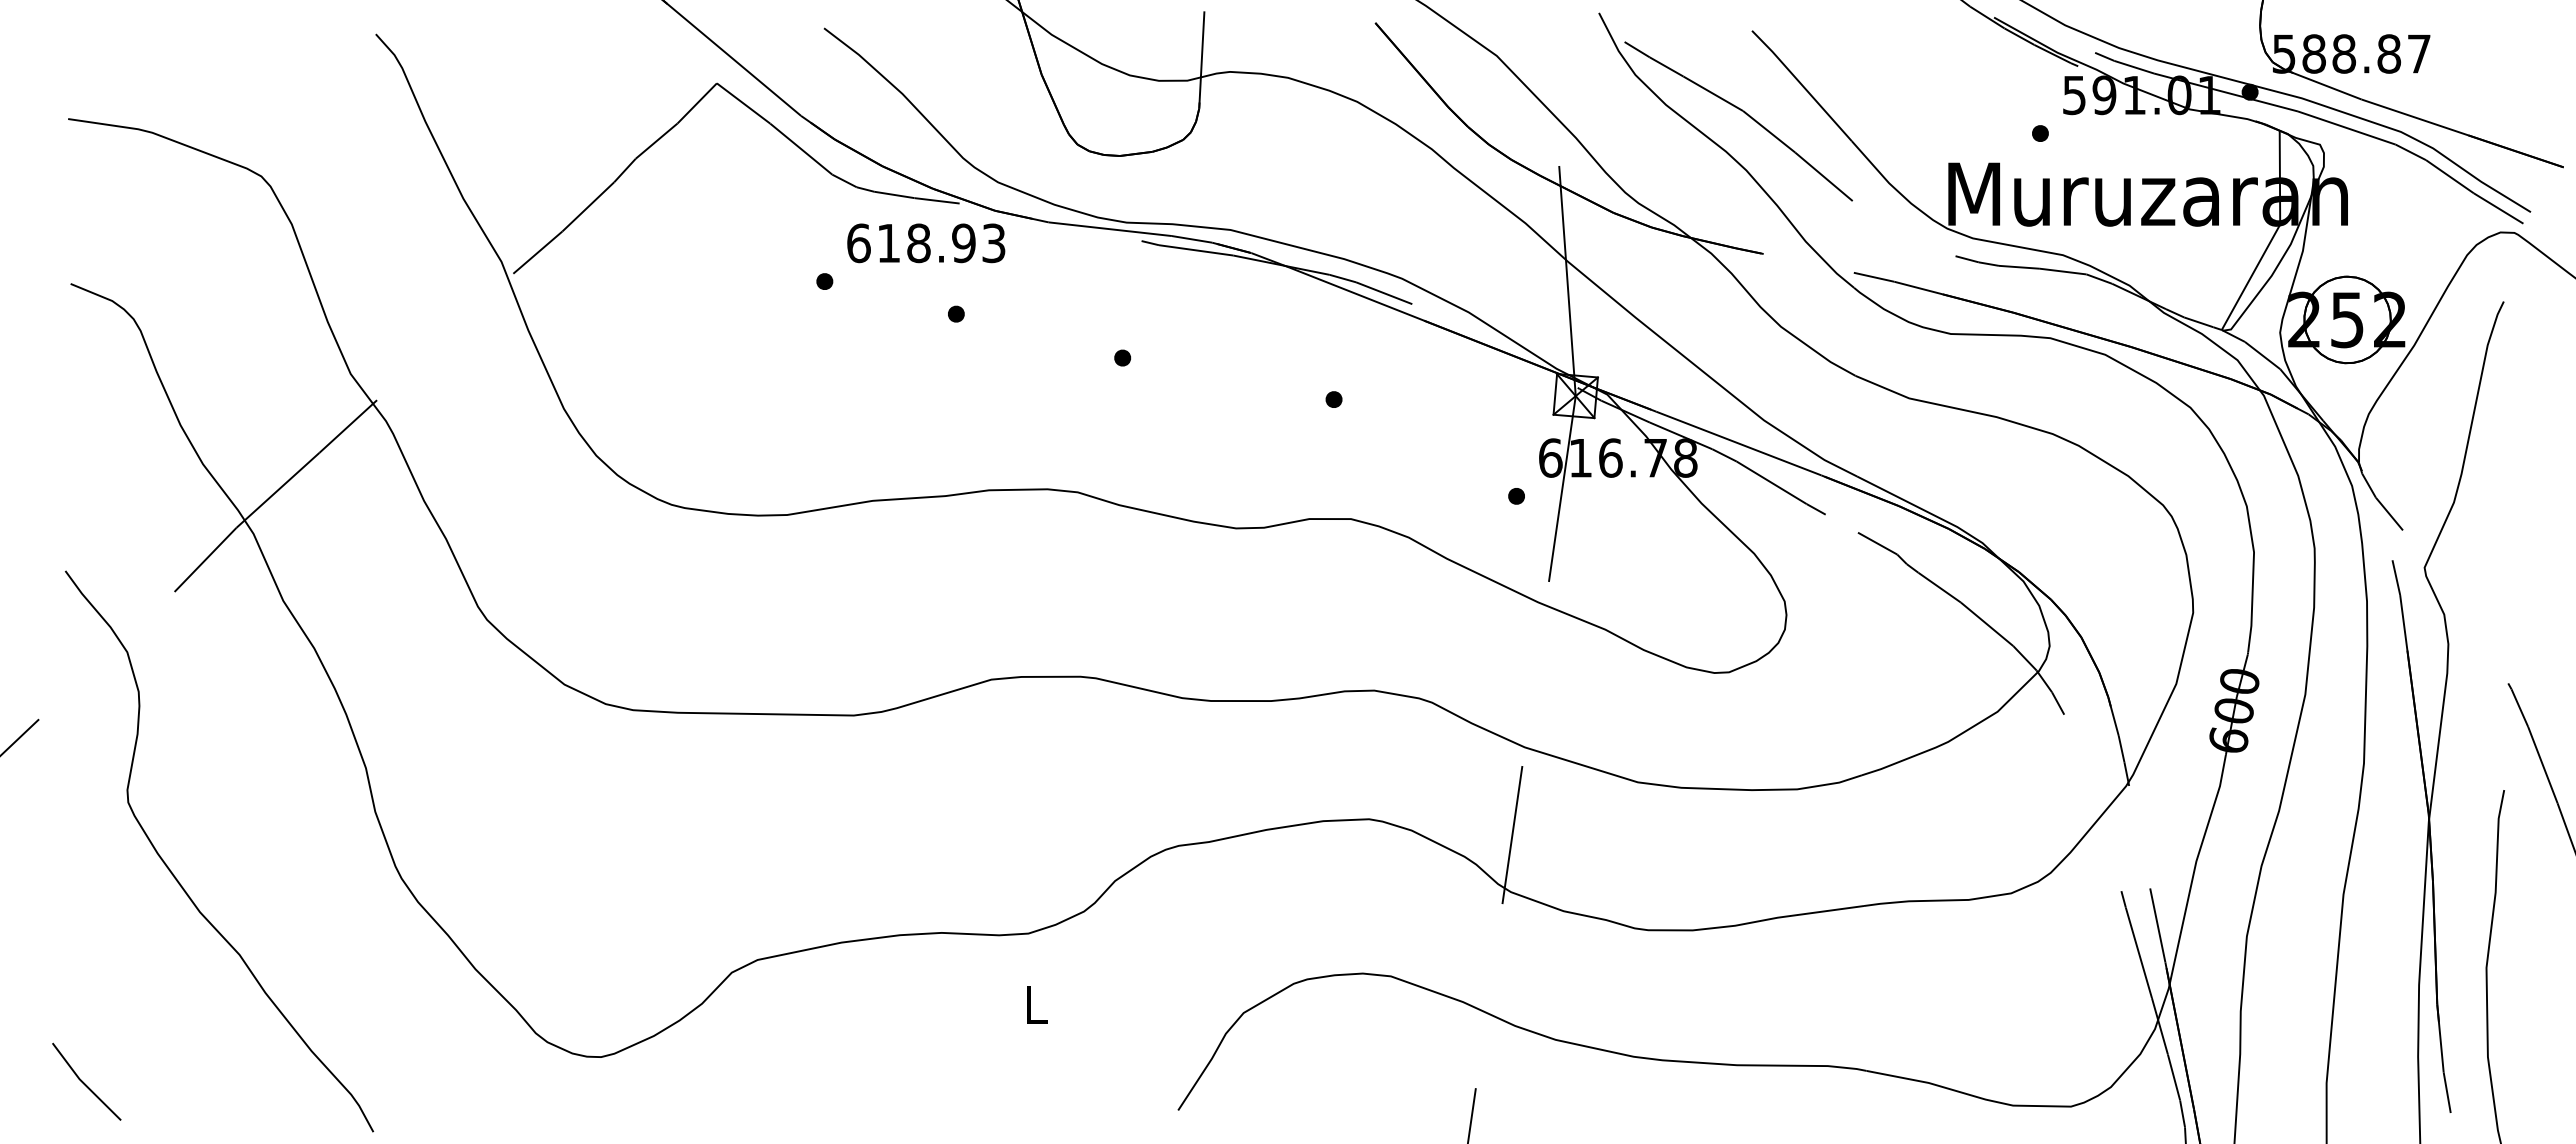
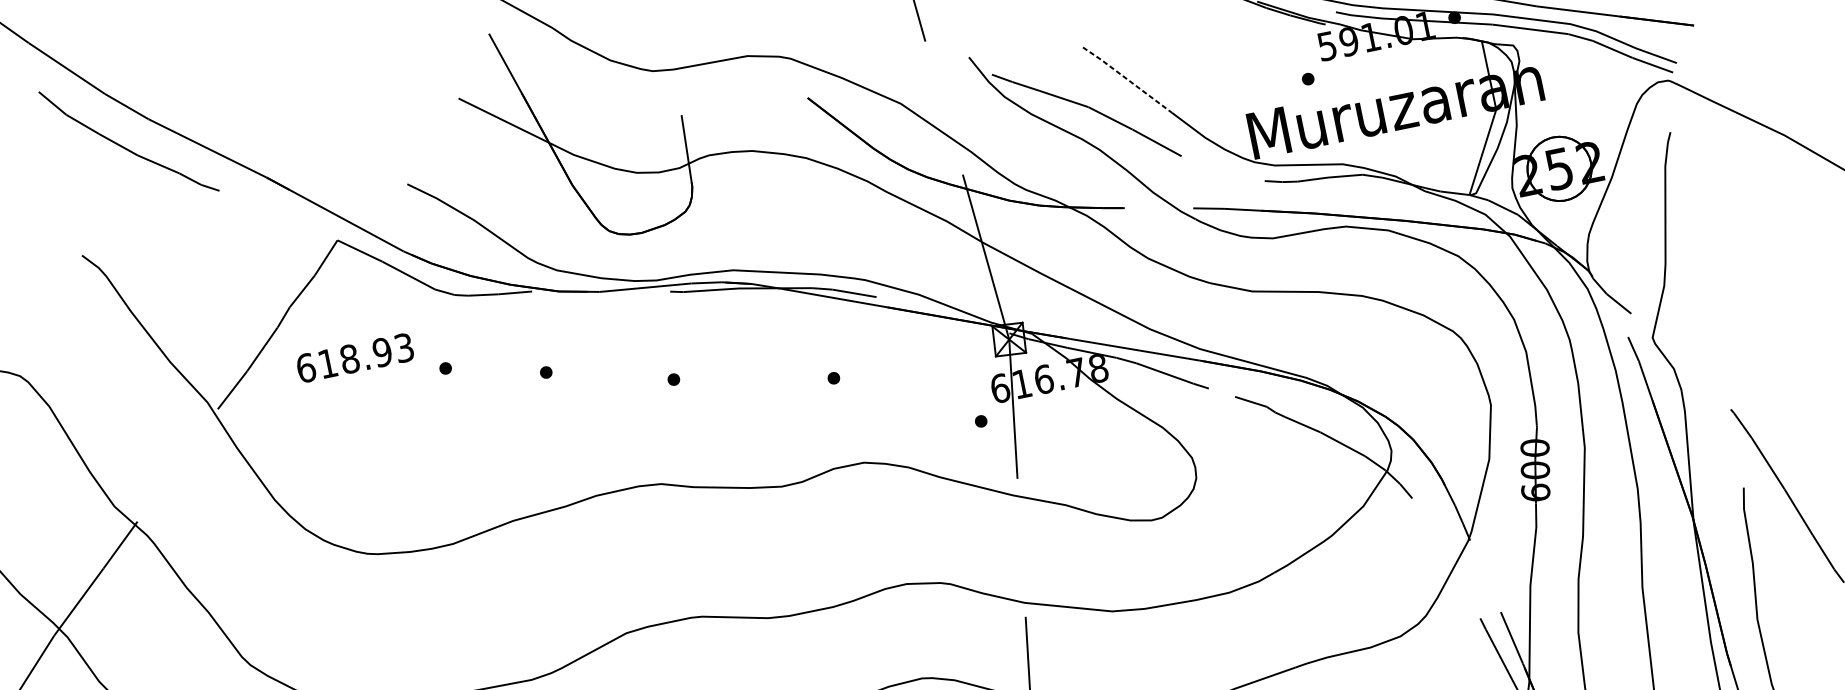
line: (1802, 85) -> (1127, 79), solid -> dashed
text: (926, 243) -> (355, 358), moved

